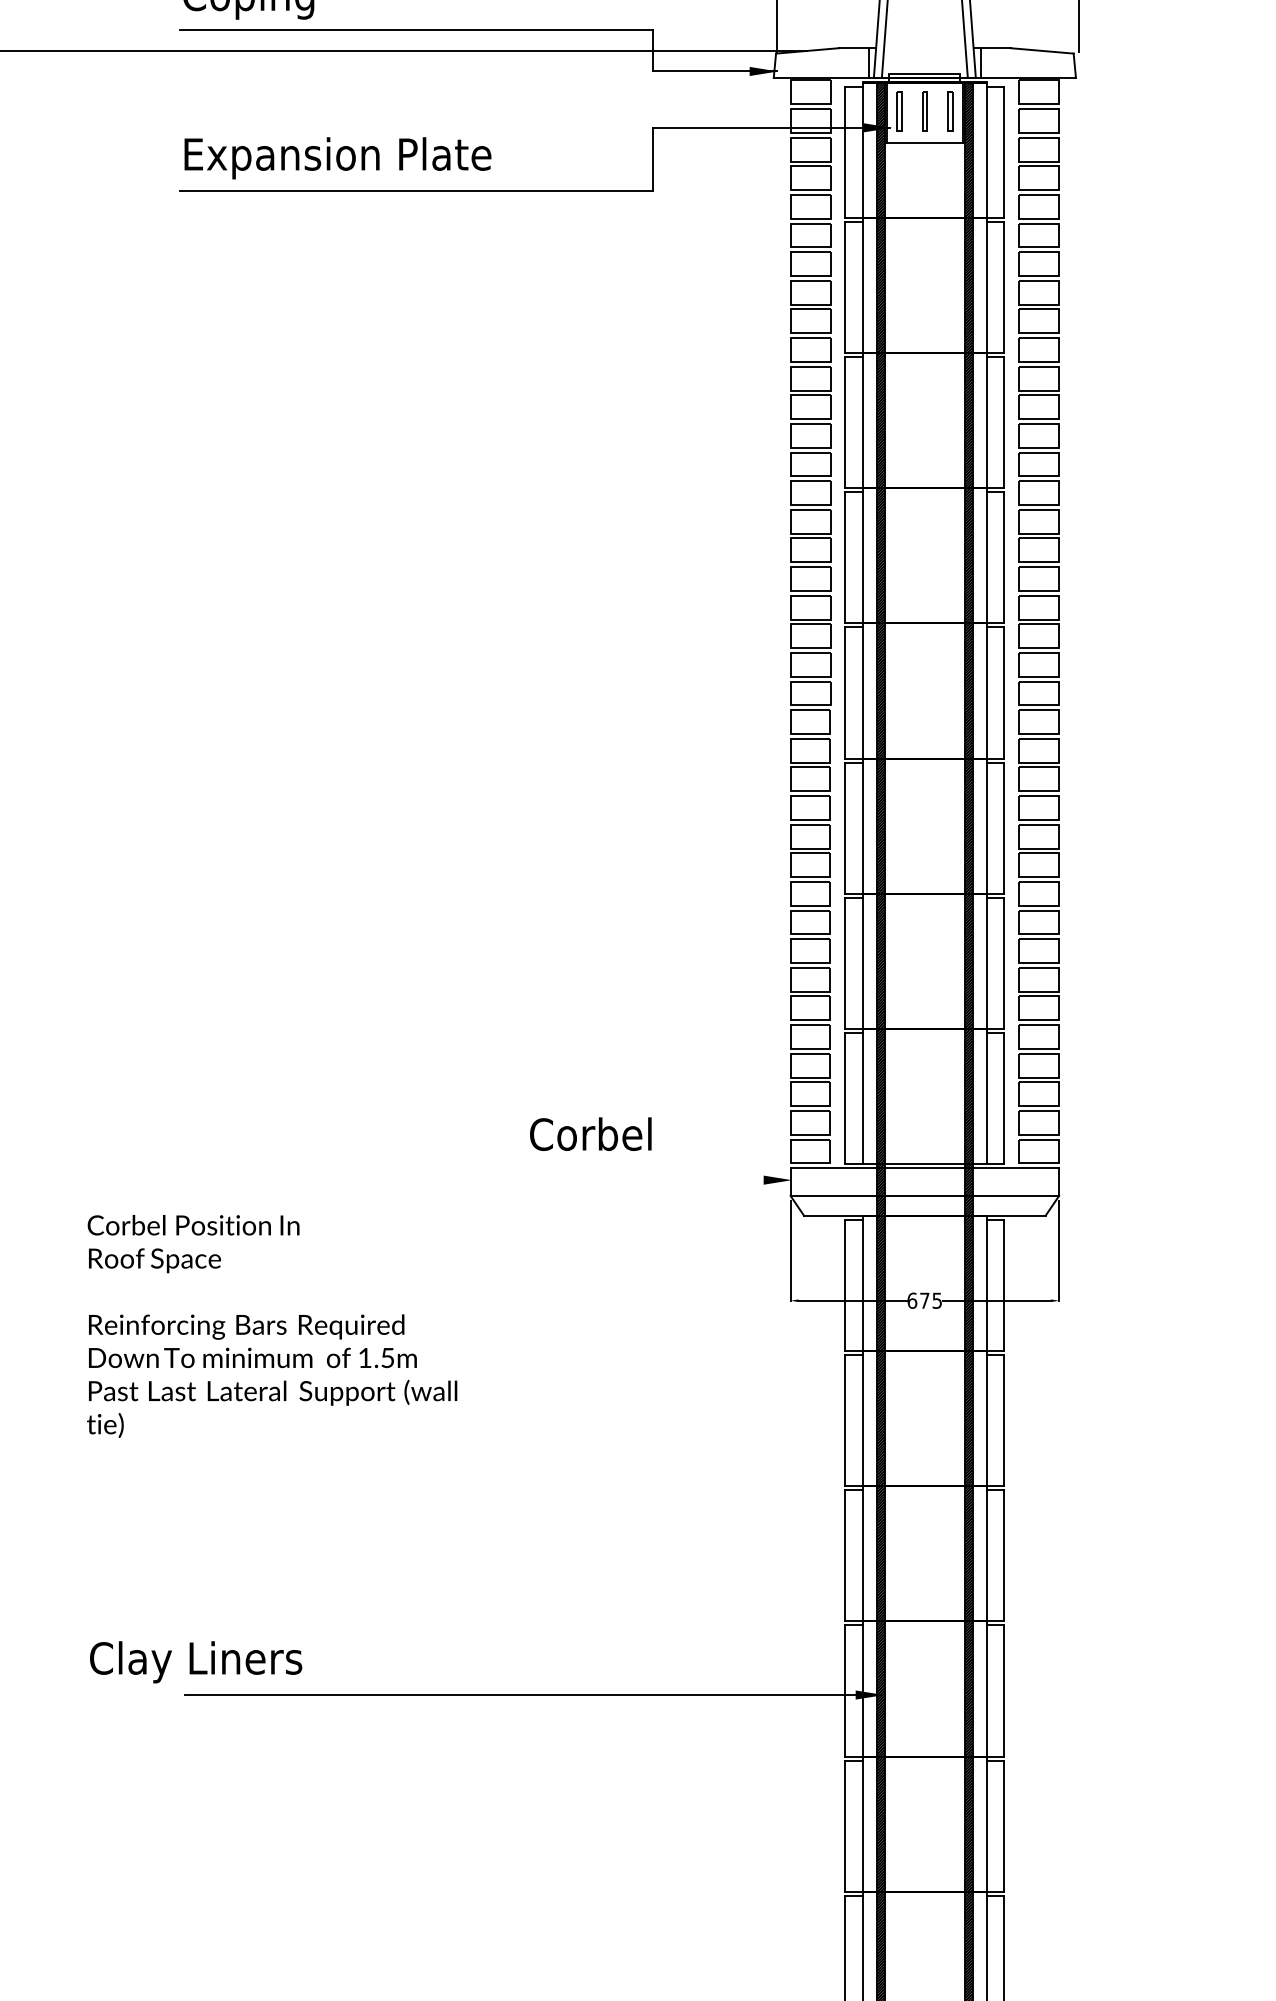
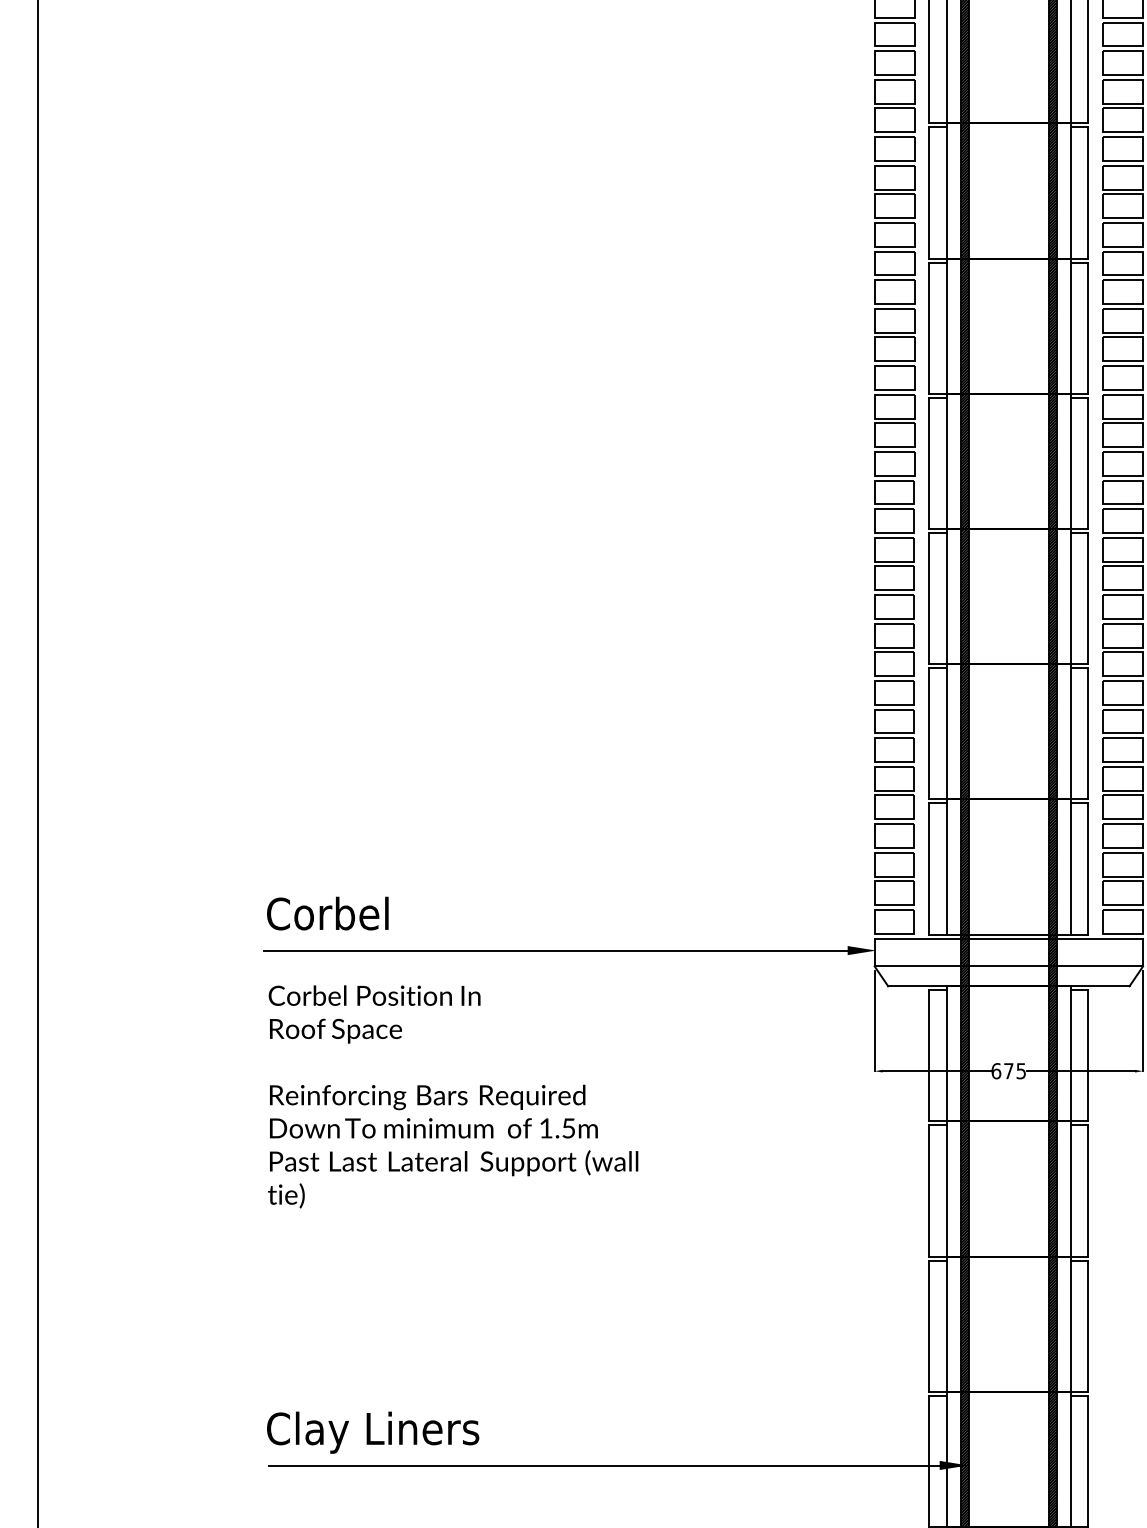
text: (590, 1133) -> (327, 912), moved
line: (471, 1180) -> (555, 950), added
text: (272, 1326) -> (453, 1096), moved
text: (196, 1662) -> (373, 1432), moved

